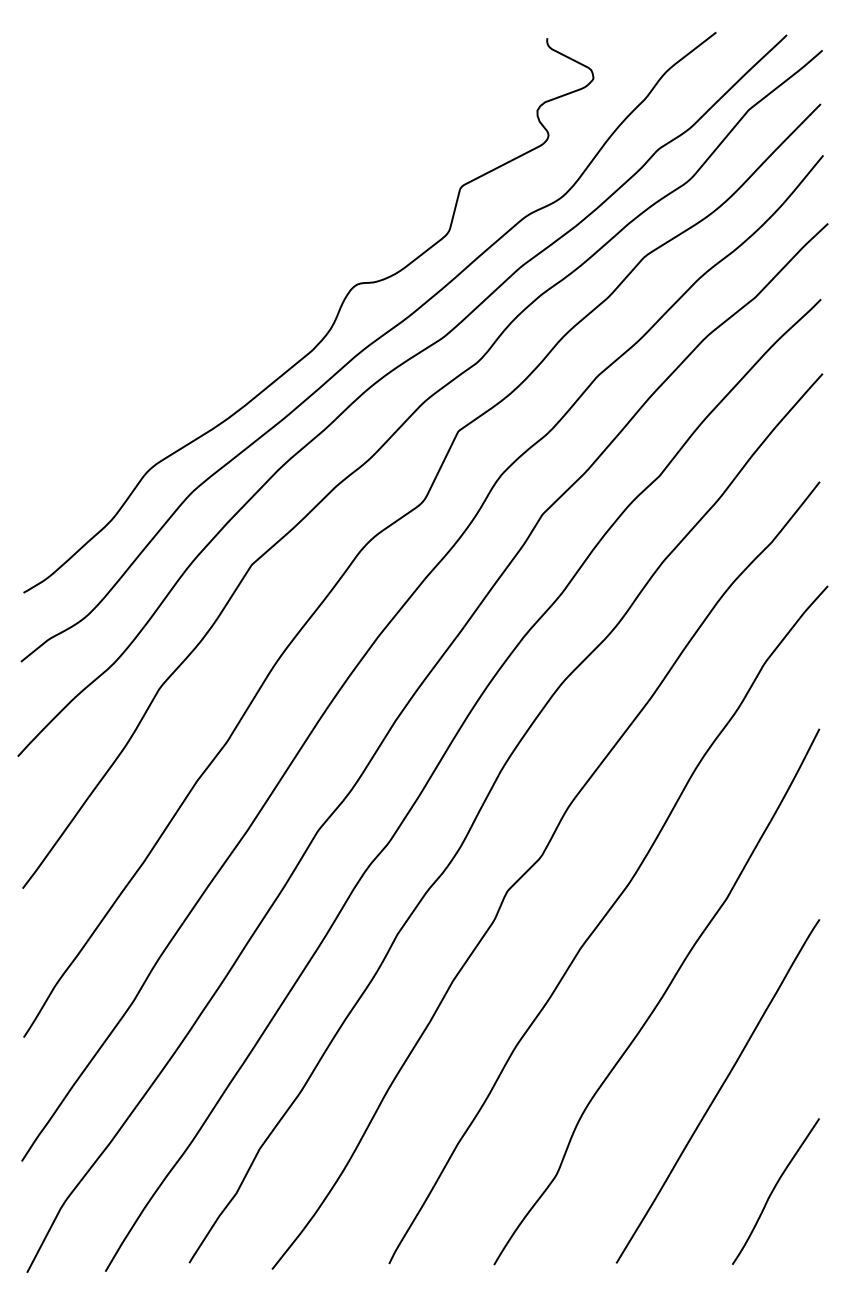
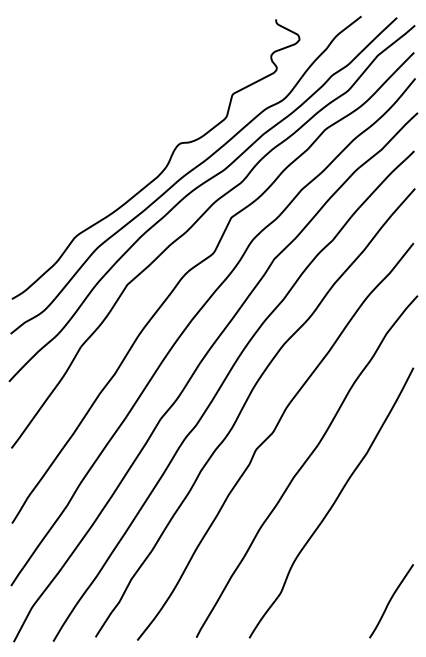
line: (718, 1091) -> (362, 550), removed

